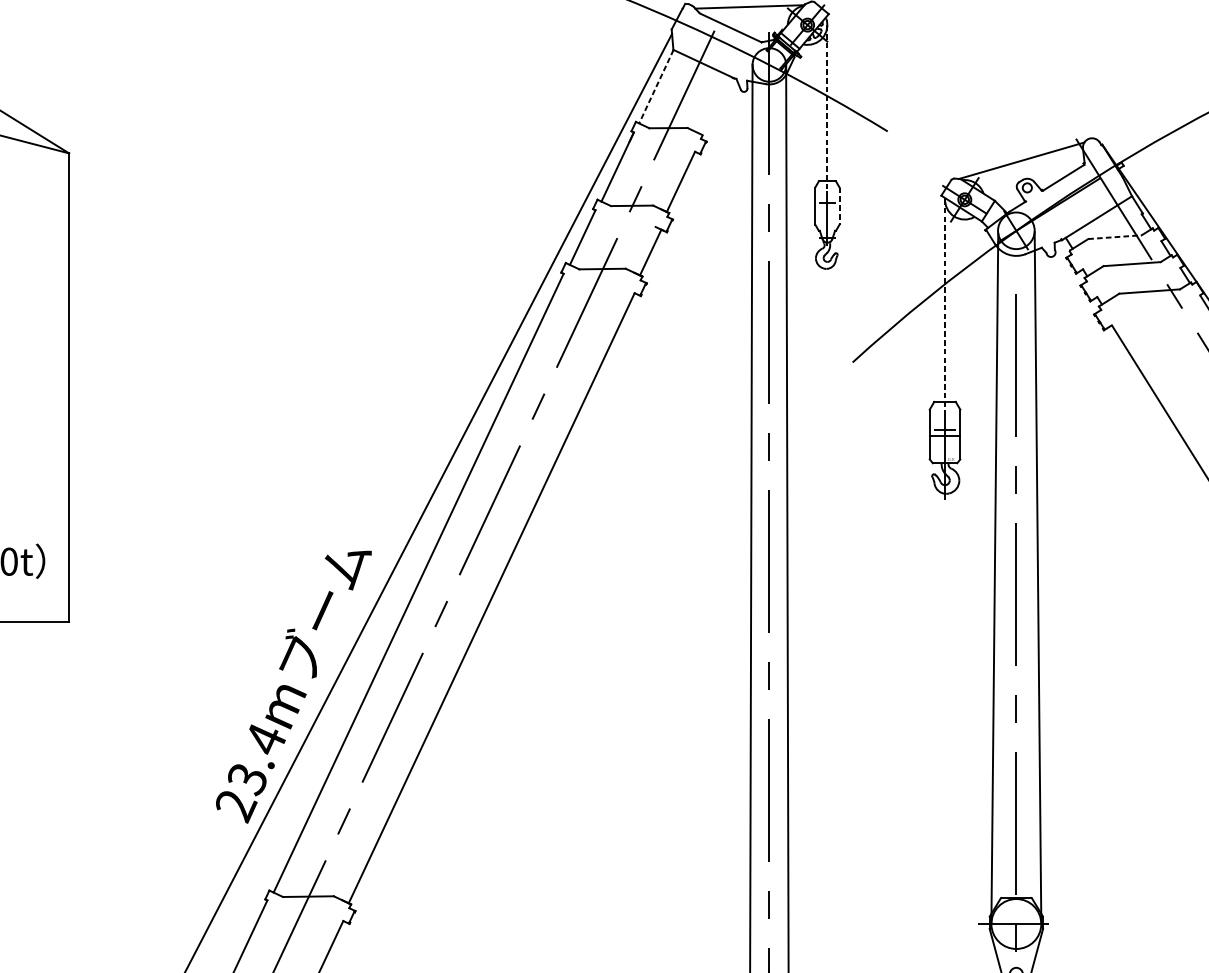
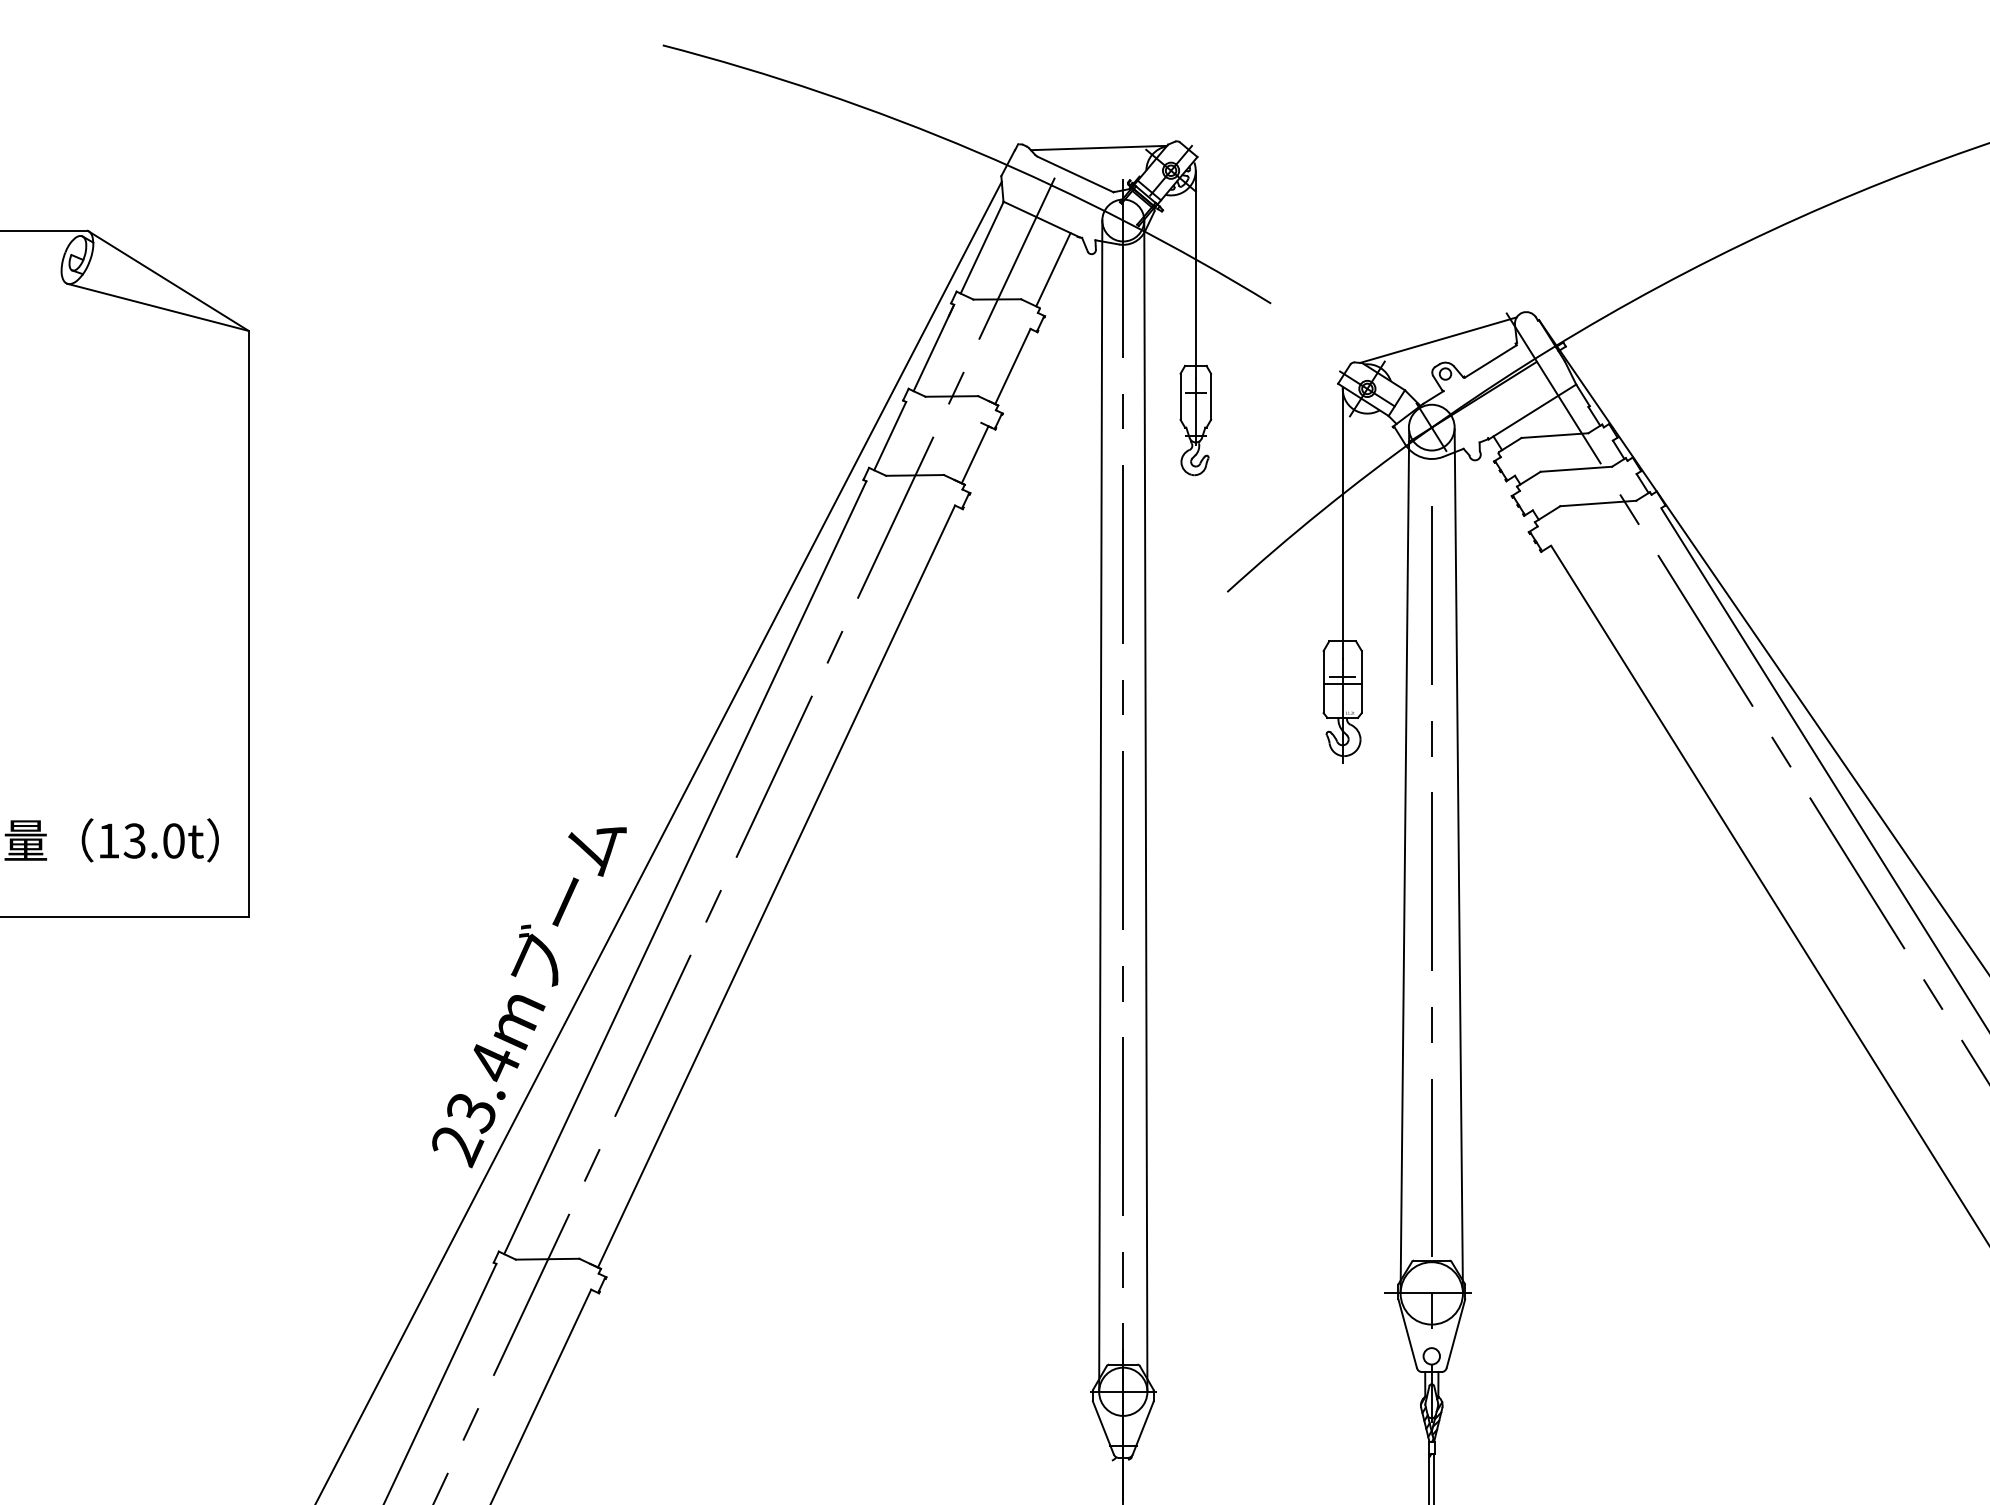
line: (656, 86) -> (982, 247), dashed -> solid
line: (713, 104) -> (1053, 269), added
line: (827, 108) -> (1195, 274), dashed -> solid
line: (839, 206) -> (1211, 397), dashed -> solid
line: (1115, 237) -> (1555, 435), dashed -> solid
line: (944, 307) -> (1342, 523), dashed -> solid

